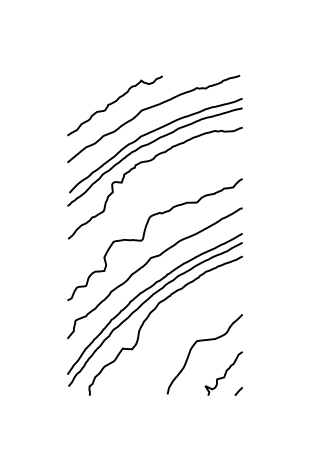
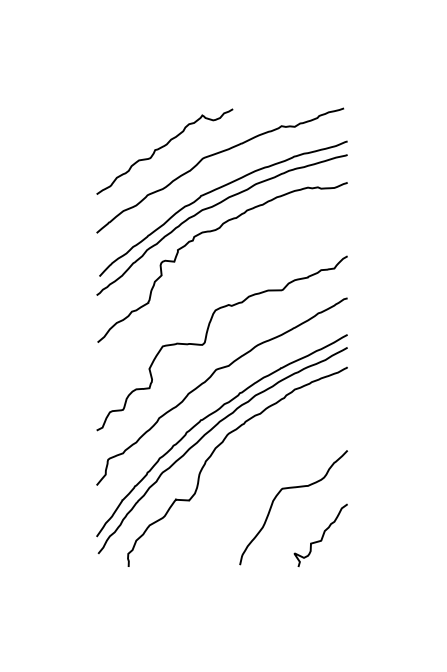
line: (238, 391) -> (341, 560), removed

